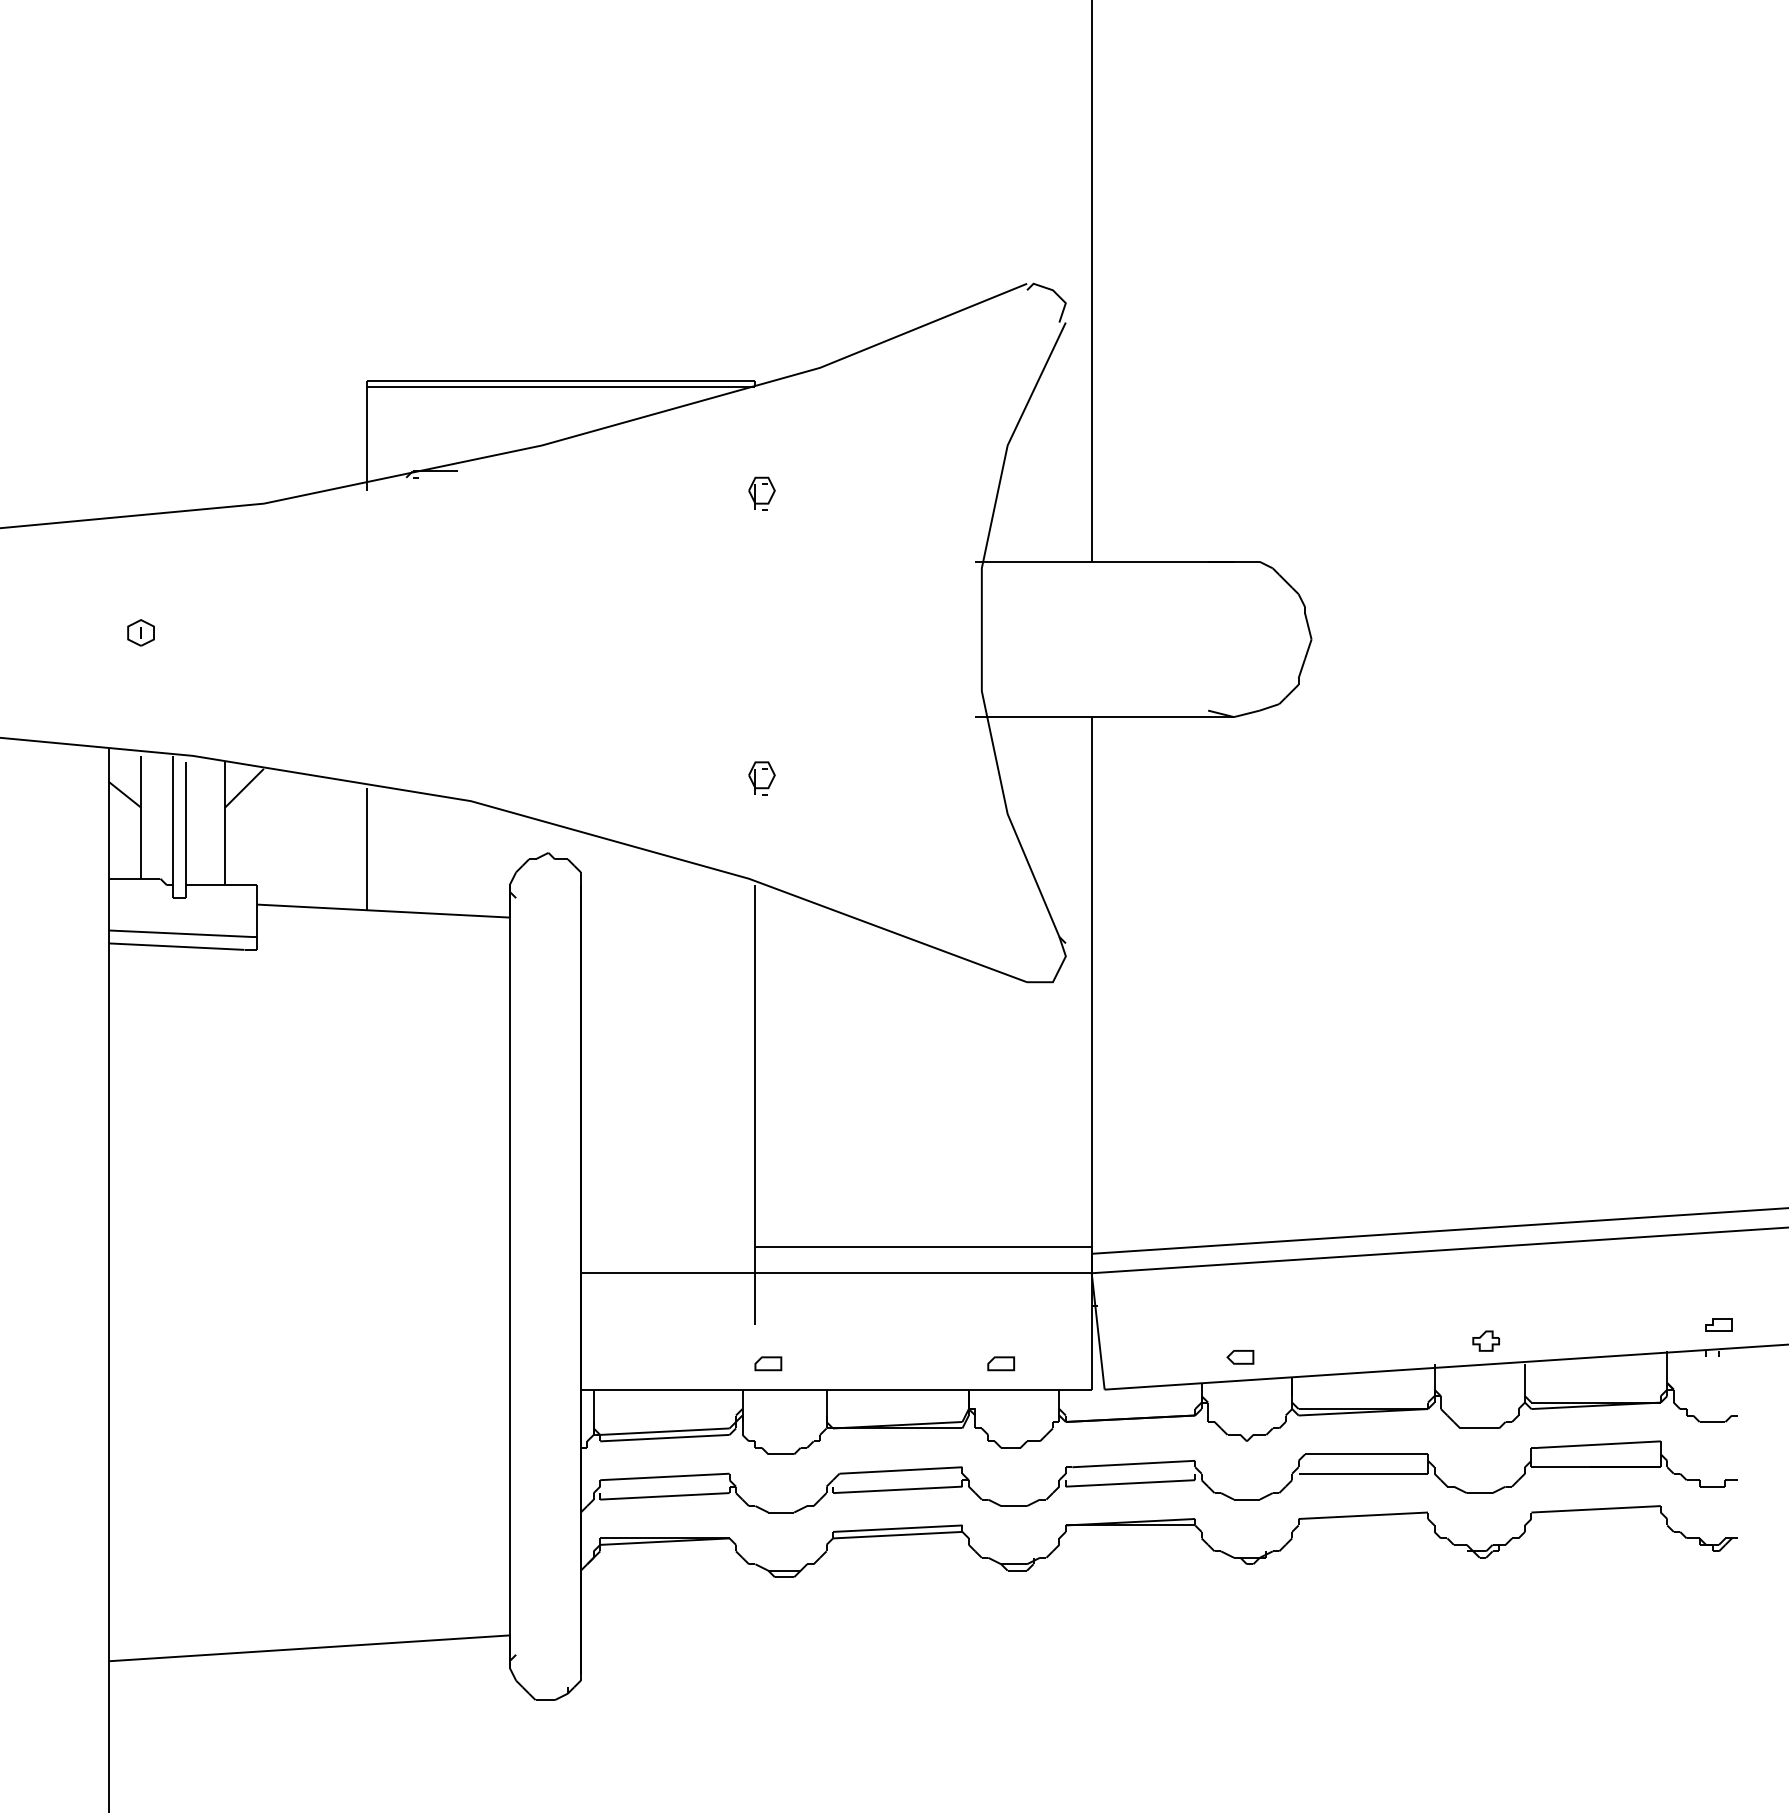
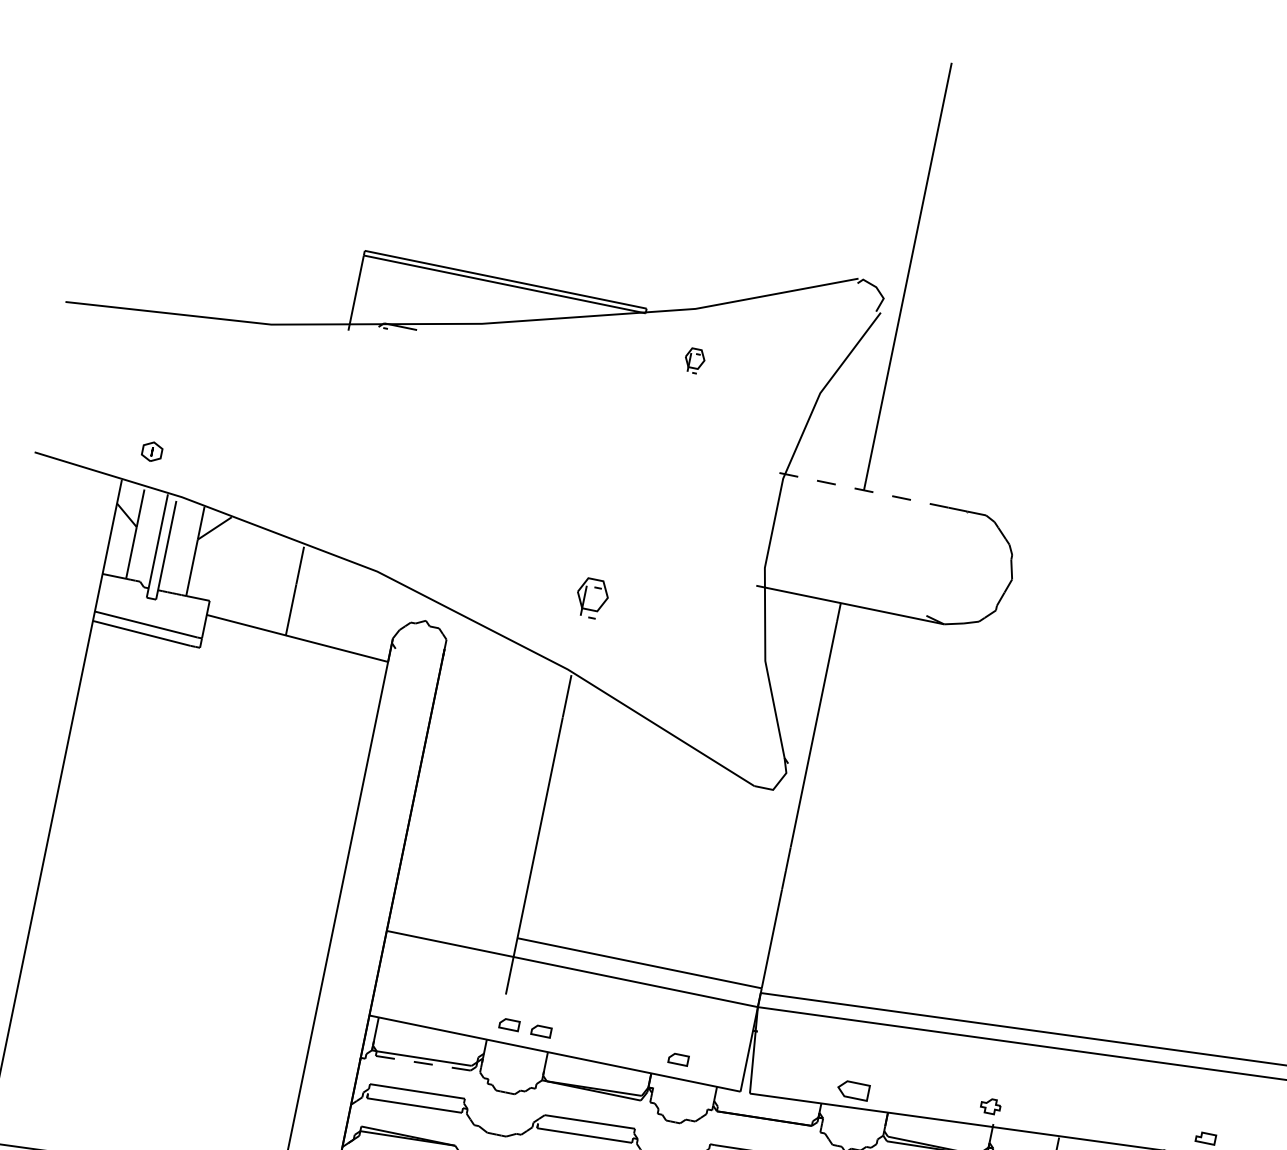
part: (761, 493) -> (694, 360), moved
line: (1105, 561) -> (874, 492), solid -> dashed
part: (140, 632) -> (151, 451), moved
part: (761, 778) -> (591, 598), size x1.6
curve: (1482, 1336) -> (988, 1102), moved
part: (1240, 1357) -> (853, 1090), size x1.6
part: (812, 1363) -> (541, 1031), added
line: (664, 1438) -> (422, 1063), solid -> dashed

